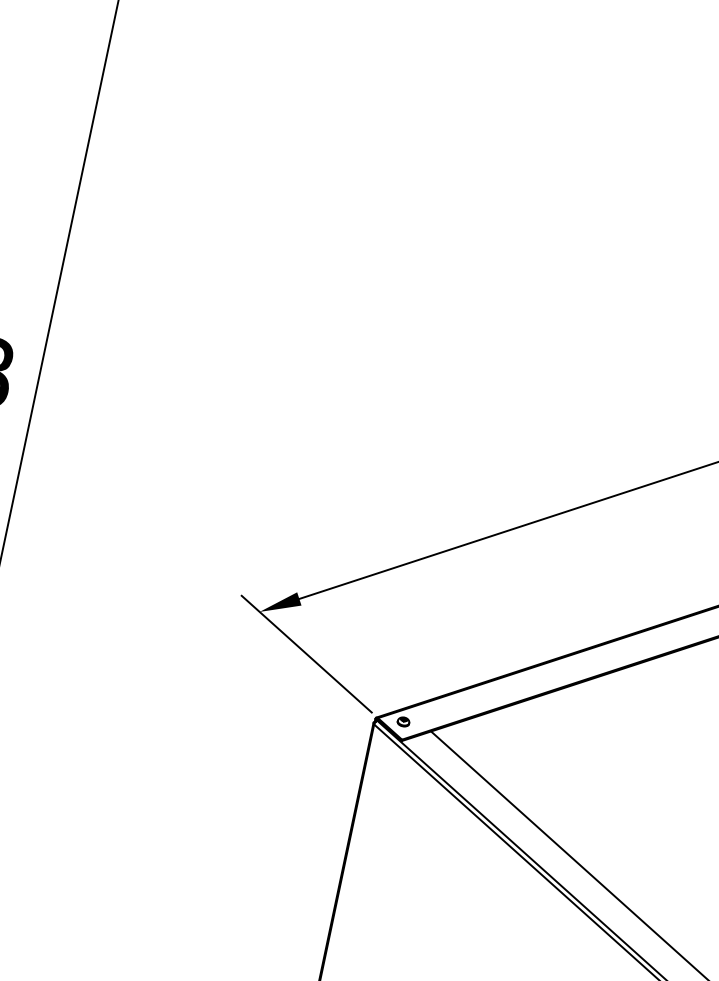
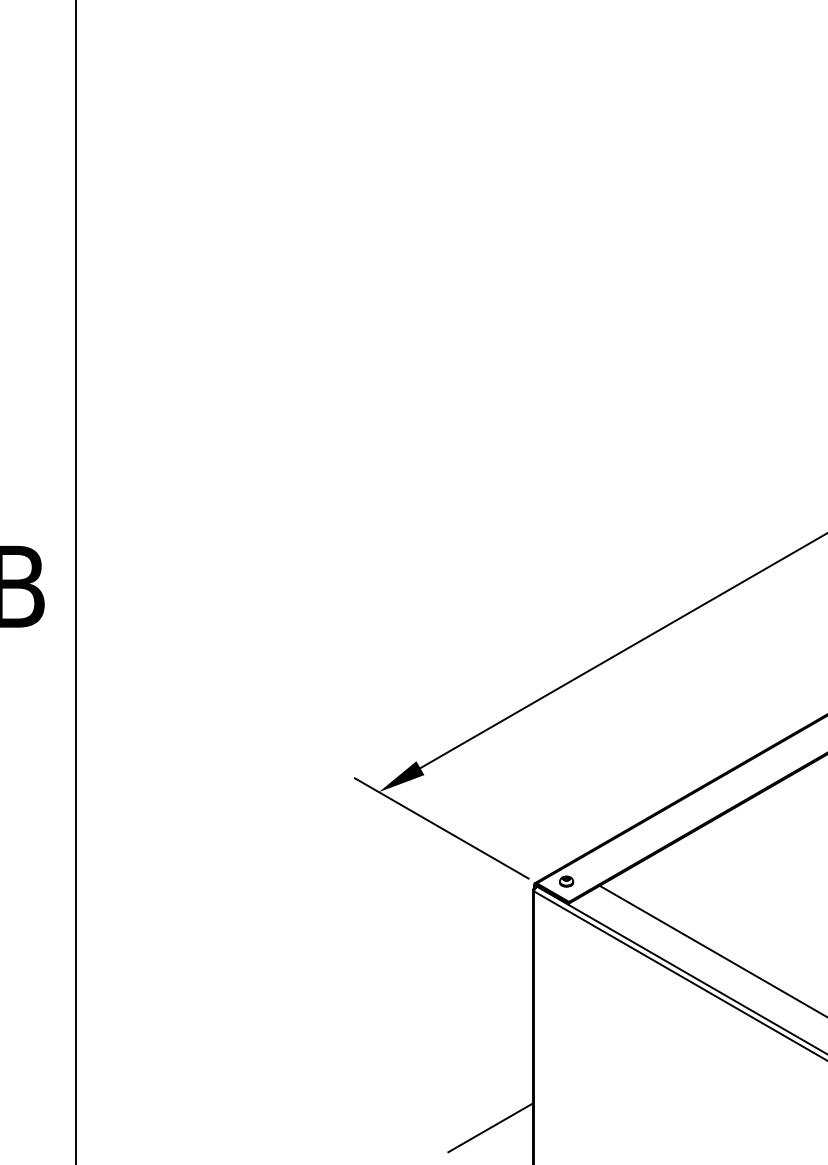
line: (294, 917) -> (490, 1127), added

